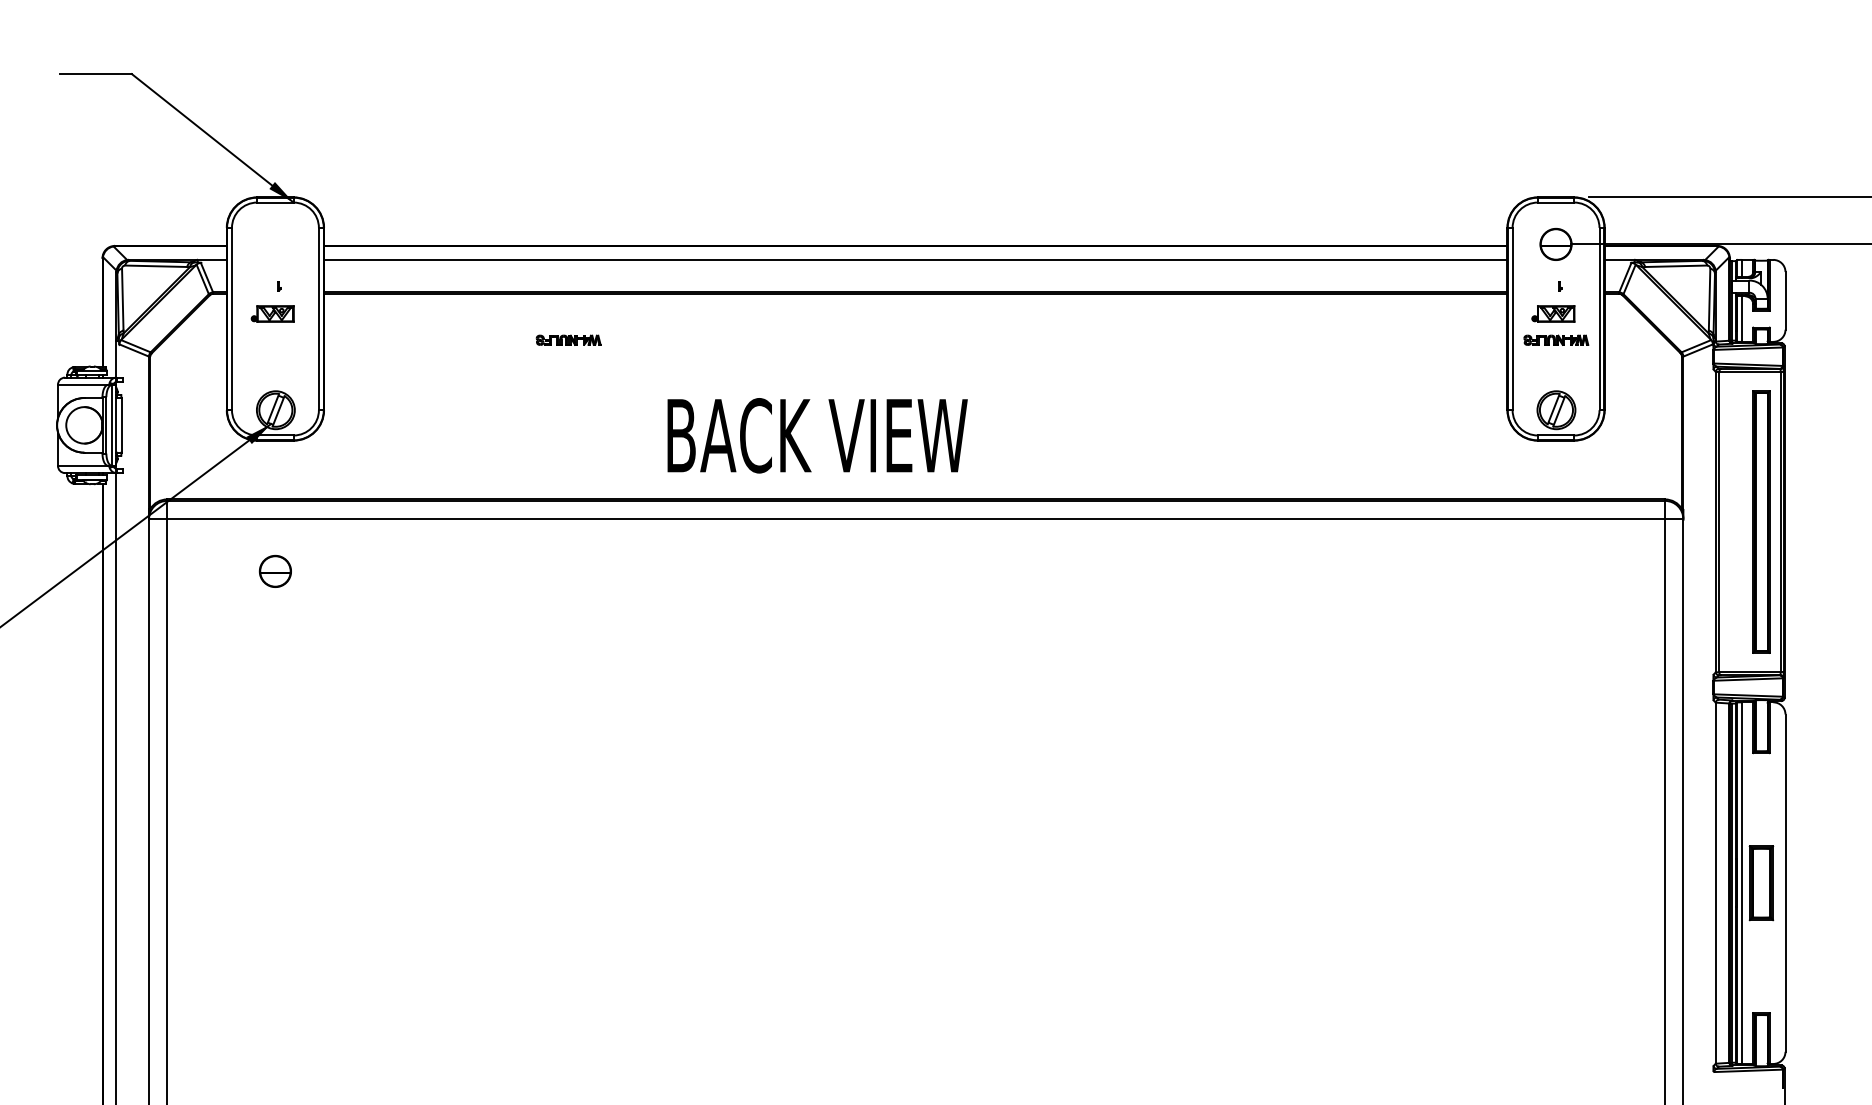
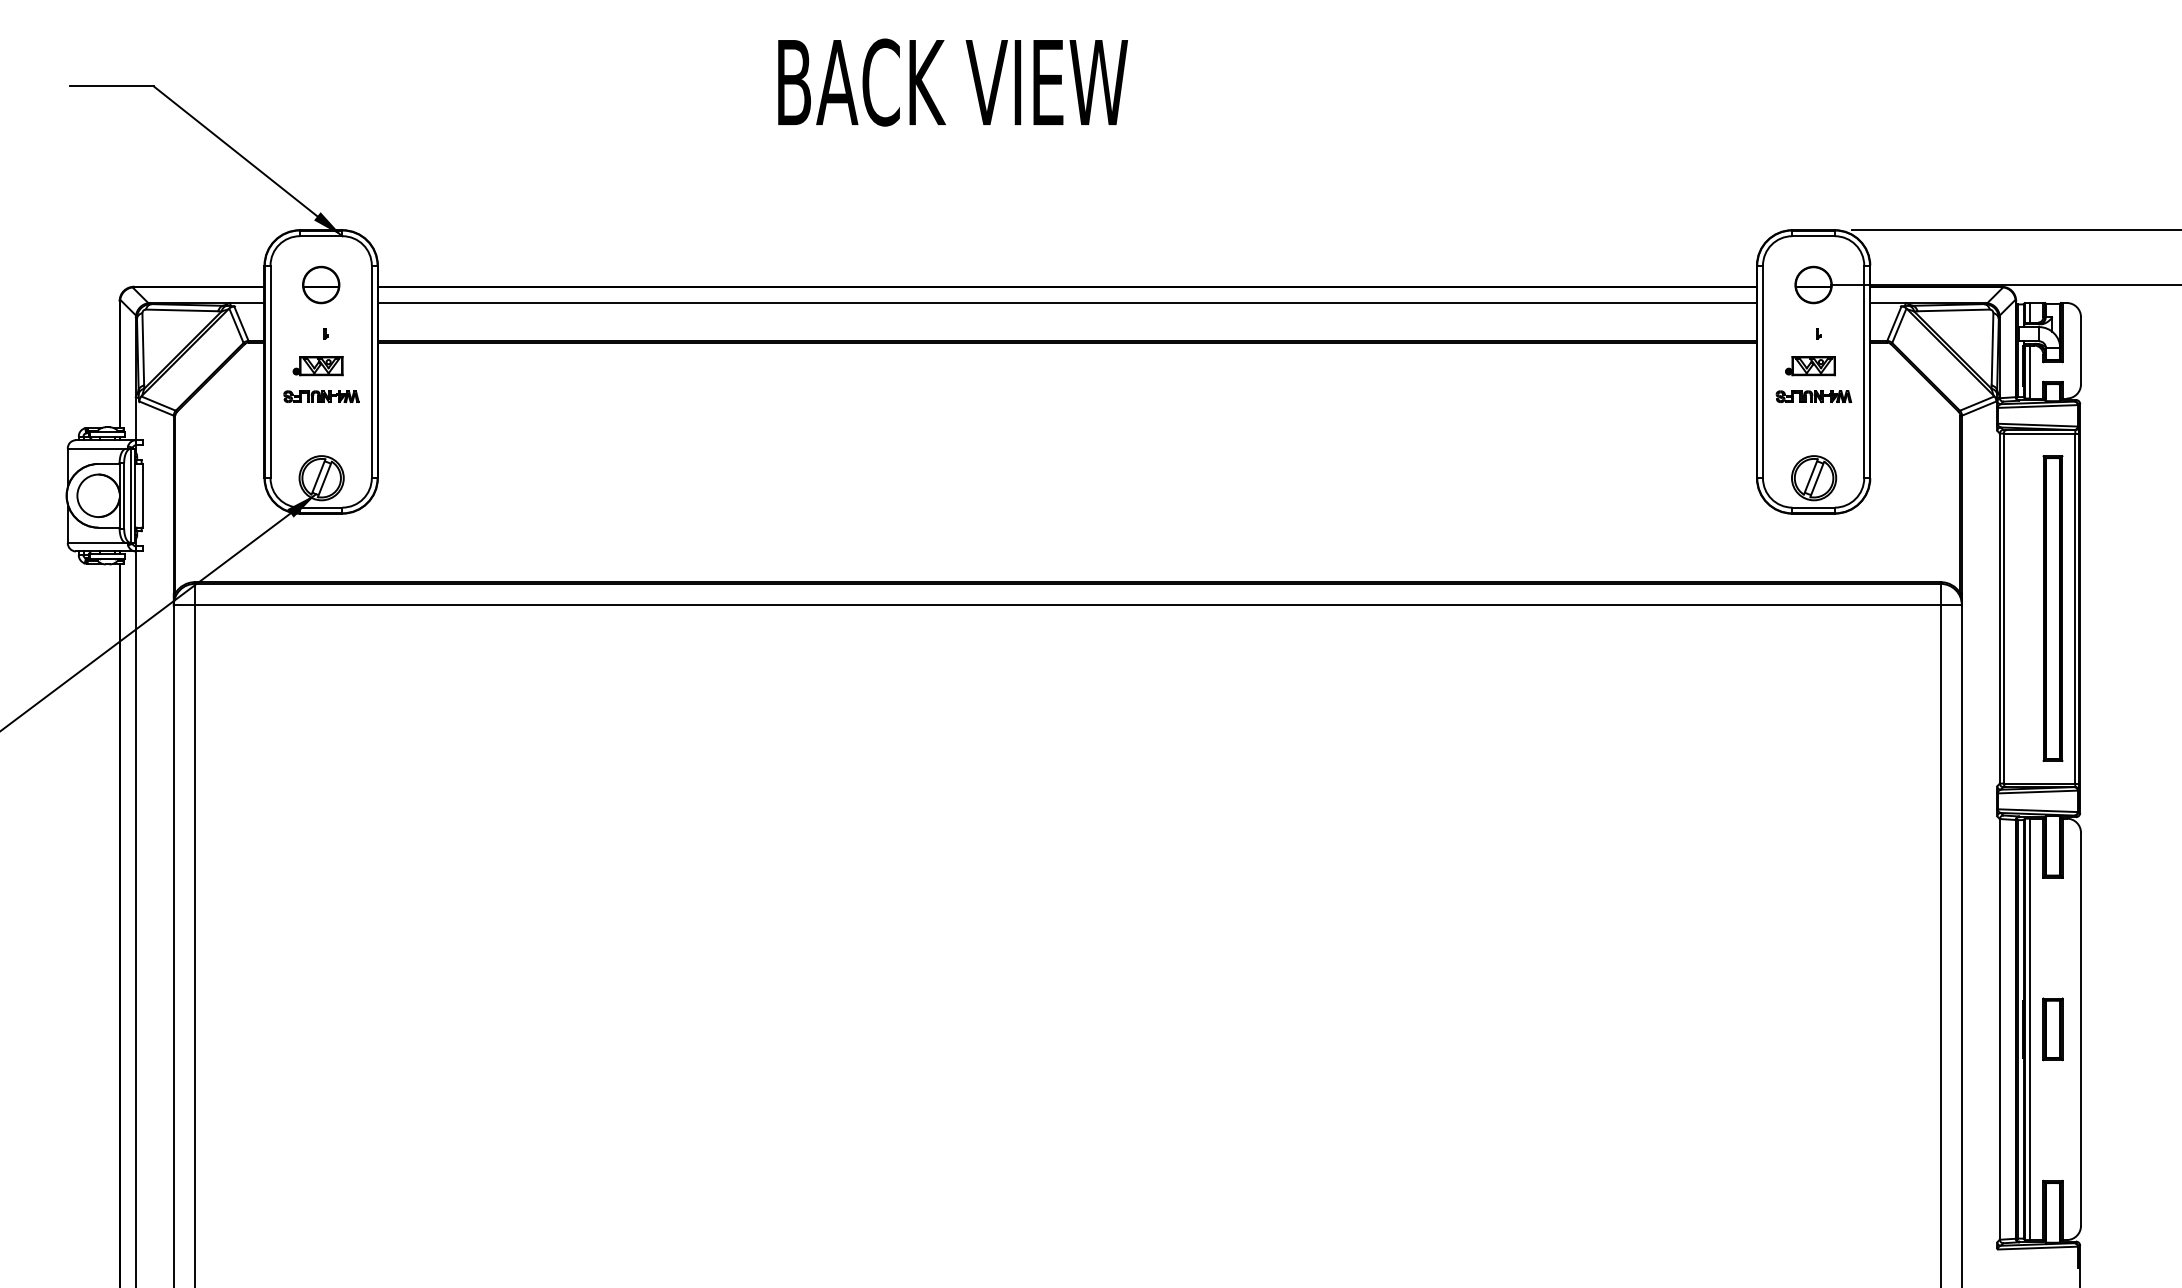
part: (568, 339) -> (321, 395), moved
text: (817, 435) -> (952, 82), moved
part: (274, 570) -> (320, 283), moved
part: (1761, 882) -> (2053, 1028), size x0.71

